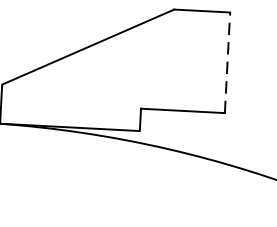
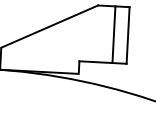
line: (201, 61) -> (113, 34), added
line: (228, 61) -> (128, 34), dashed -> solid

